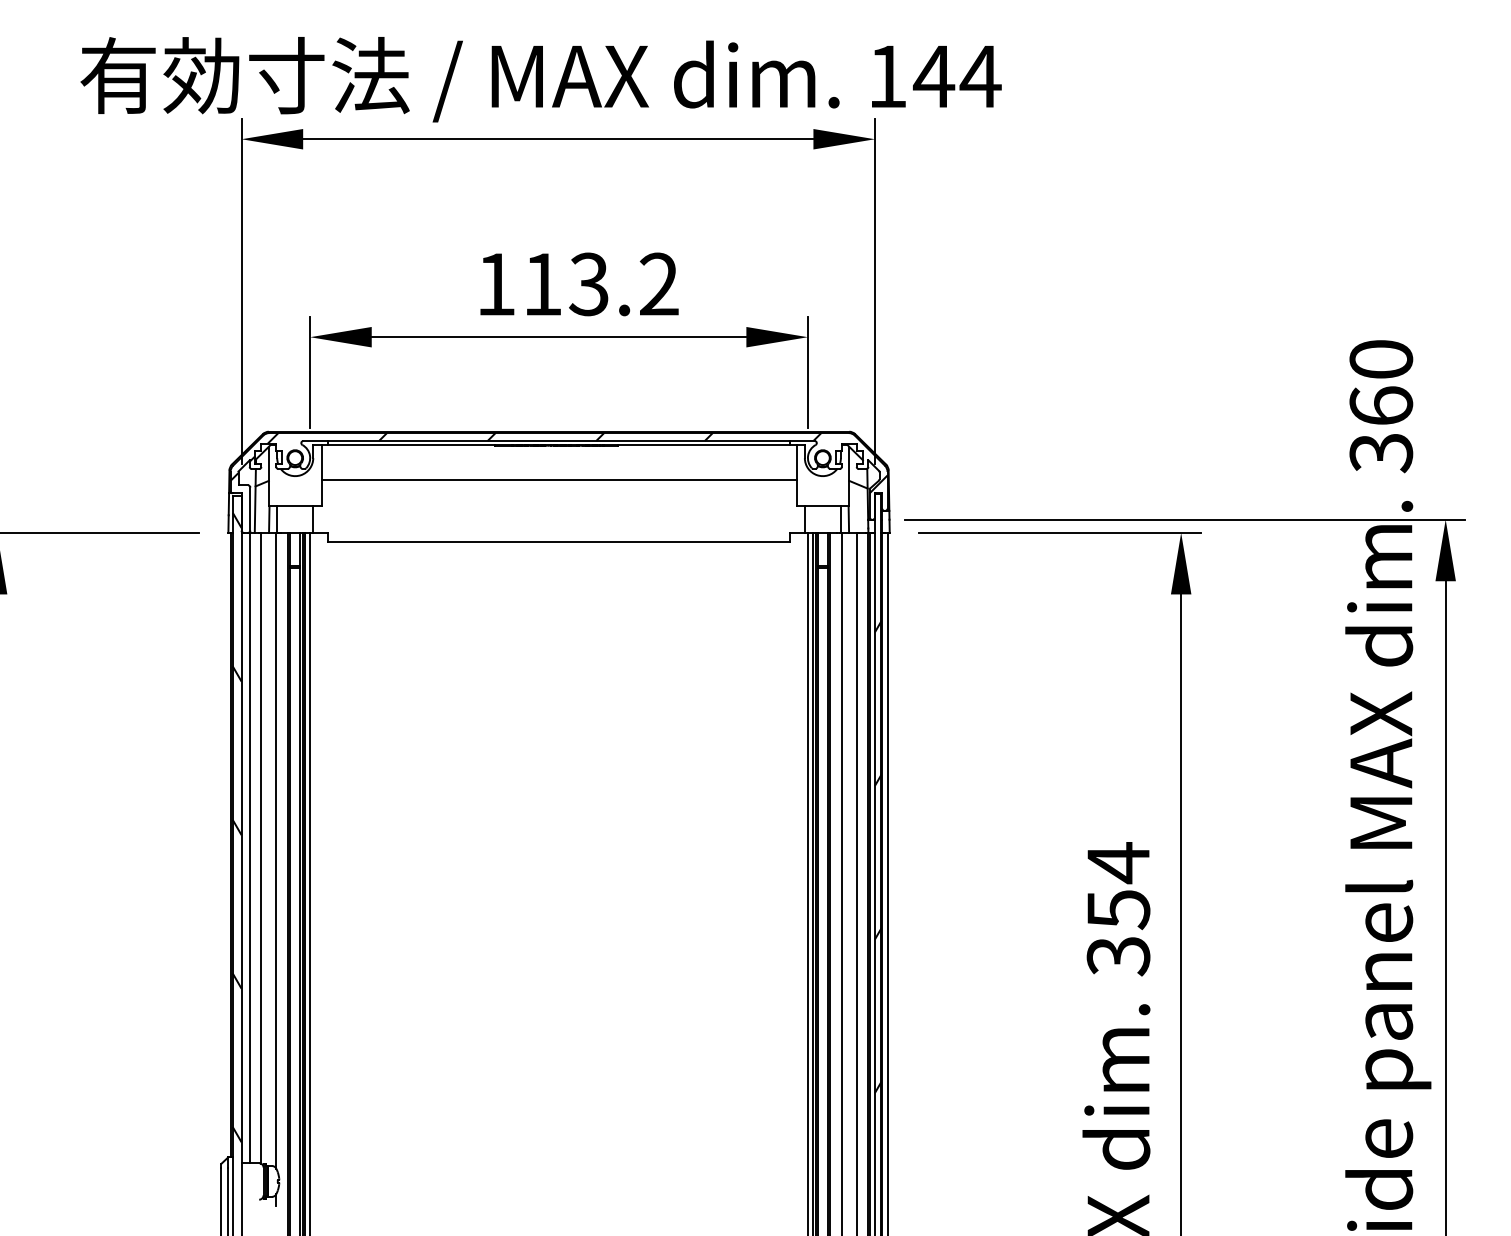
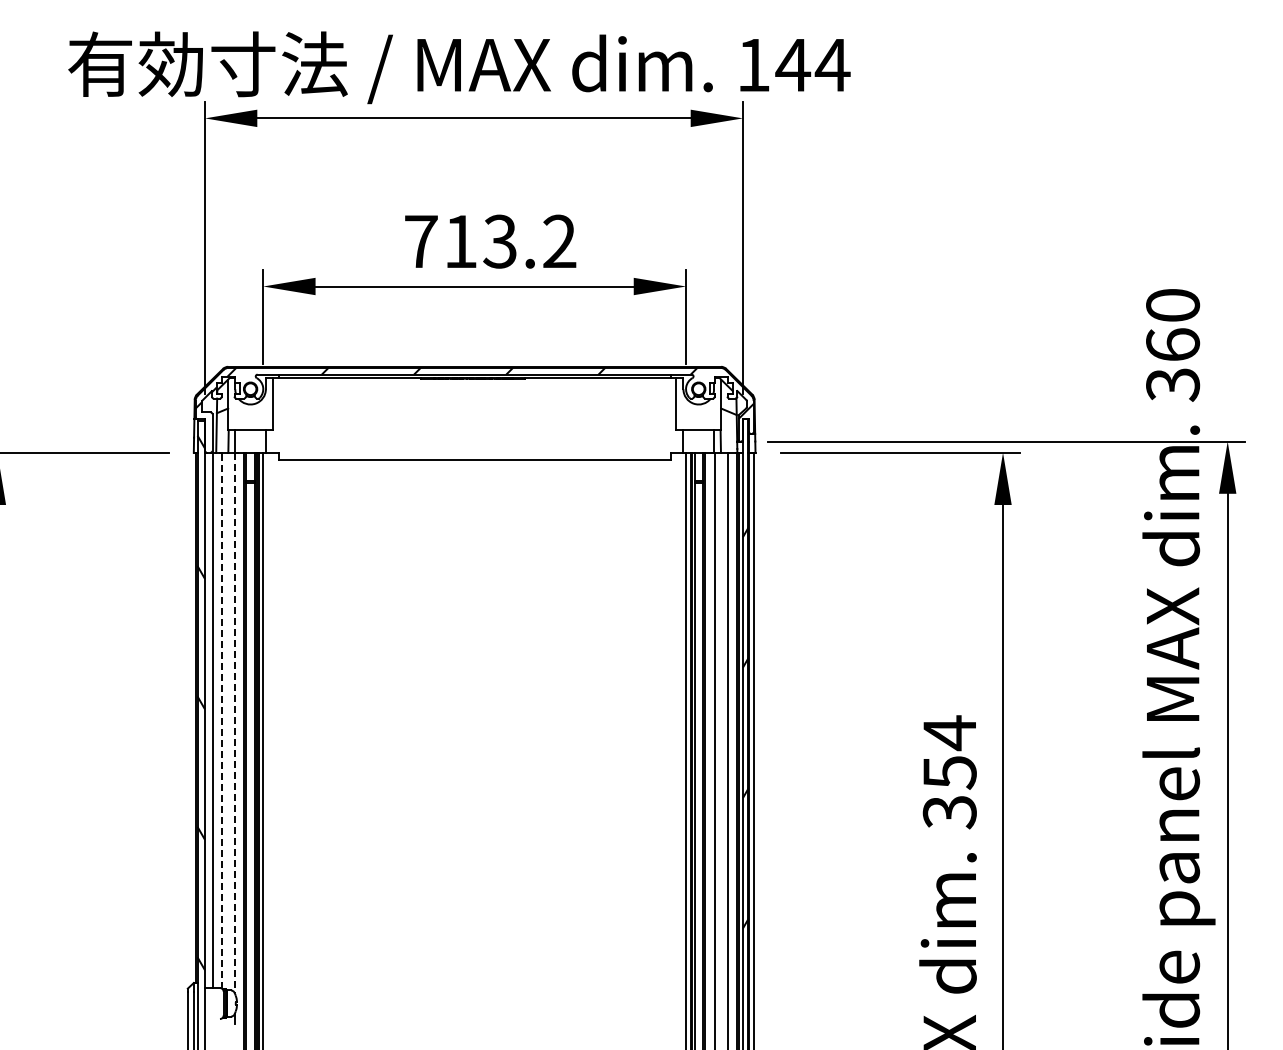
text: (496, 284) -> (421, 241), 113.2 -> 713.2
line: (558, 480) -> (474, 408), removed
line: (260, 848) -> (221, 720), solid -> dashed
line: (276, 851) -> (234, 723), solid -> dashed

